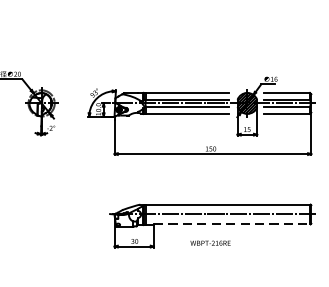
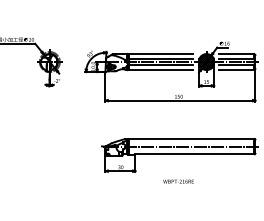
line: (232, 224) -> (195, 154), dashed -> solid
text: (210, 243) -> (178, 181), moved

